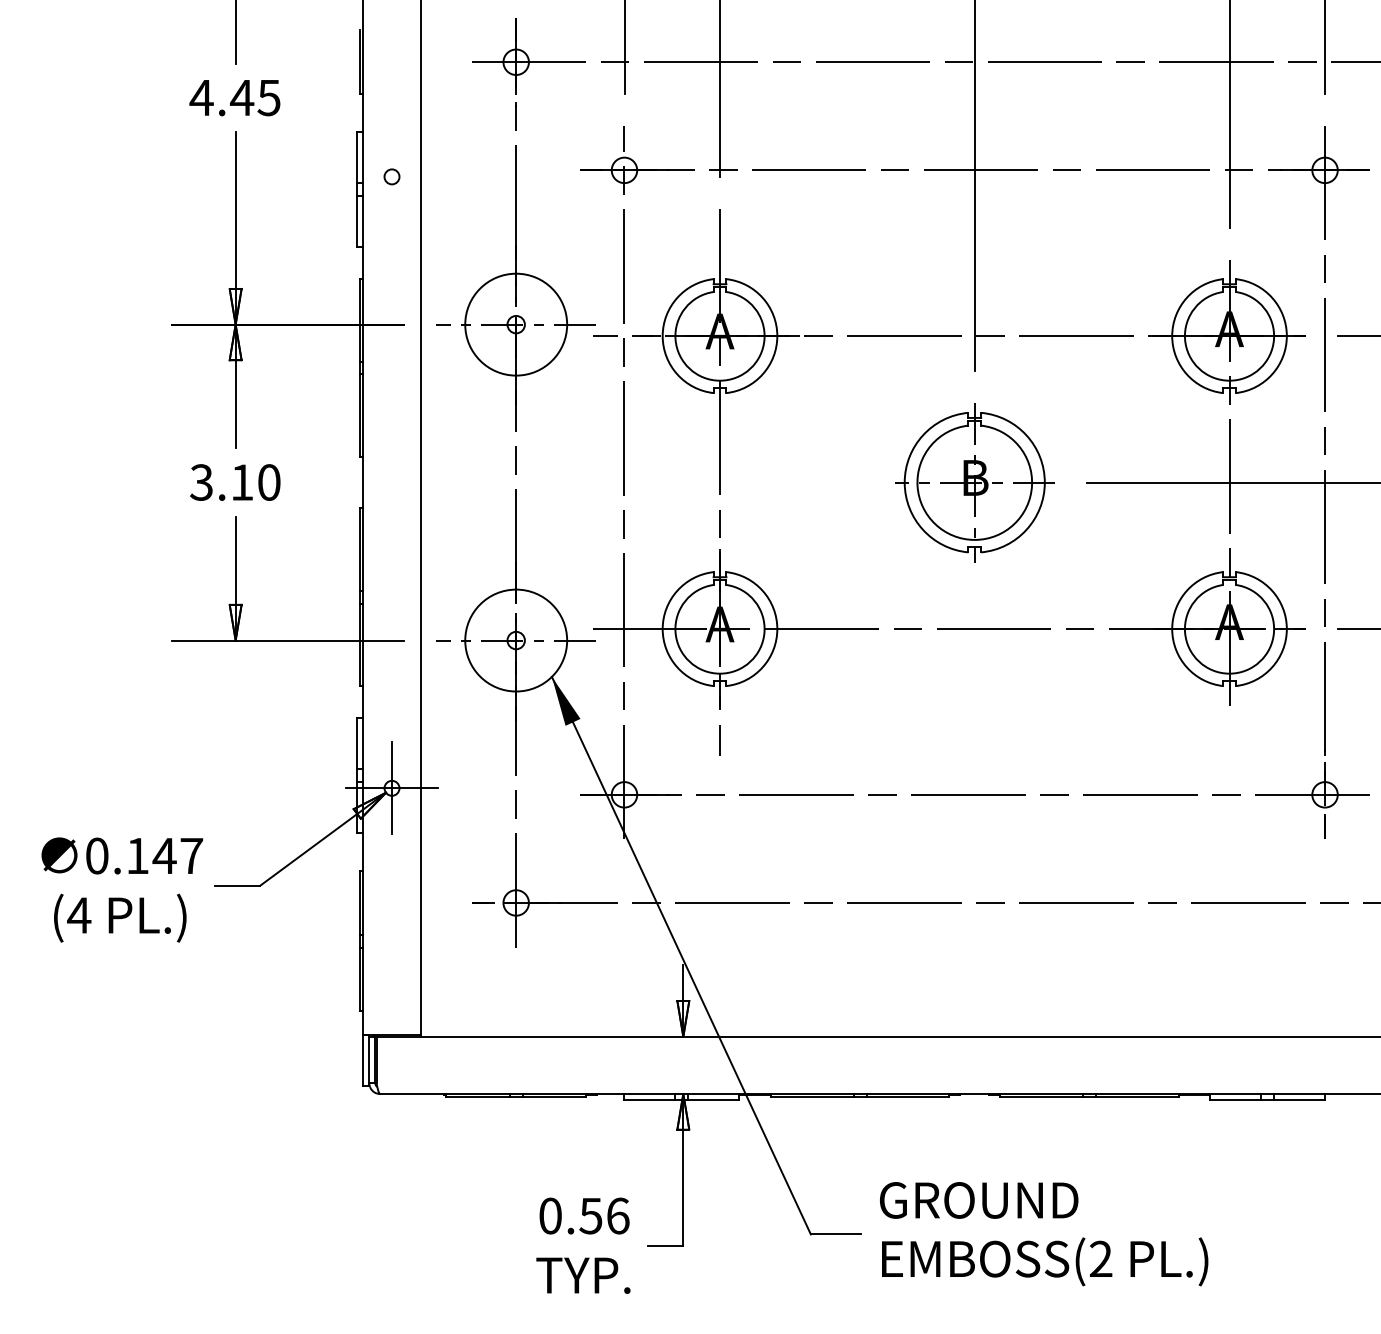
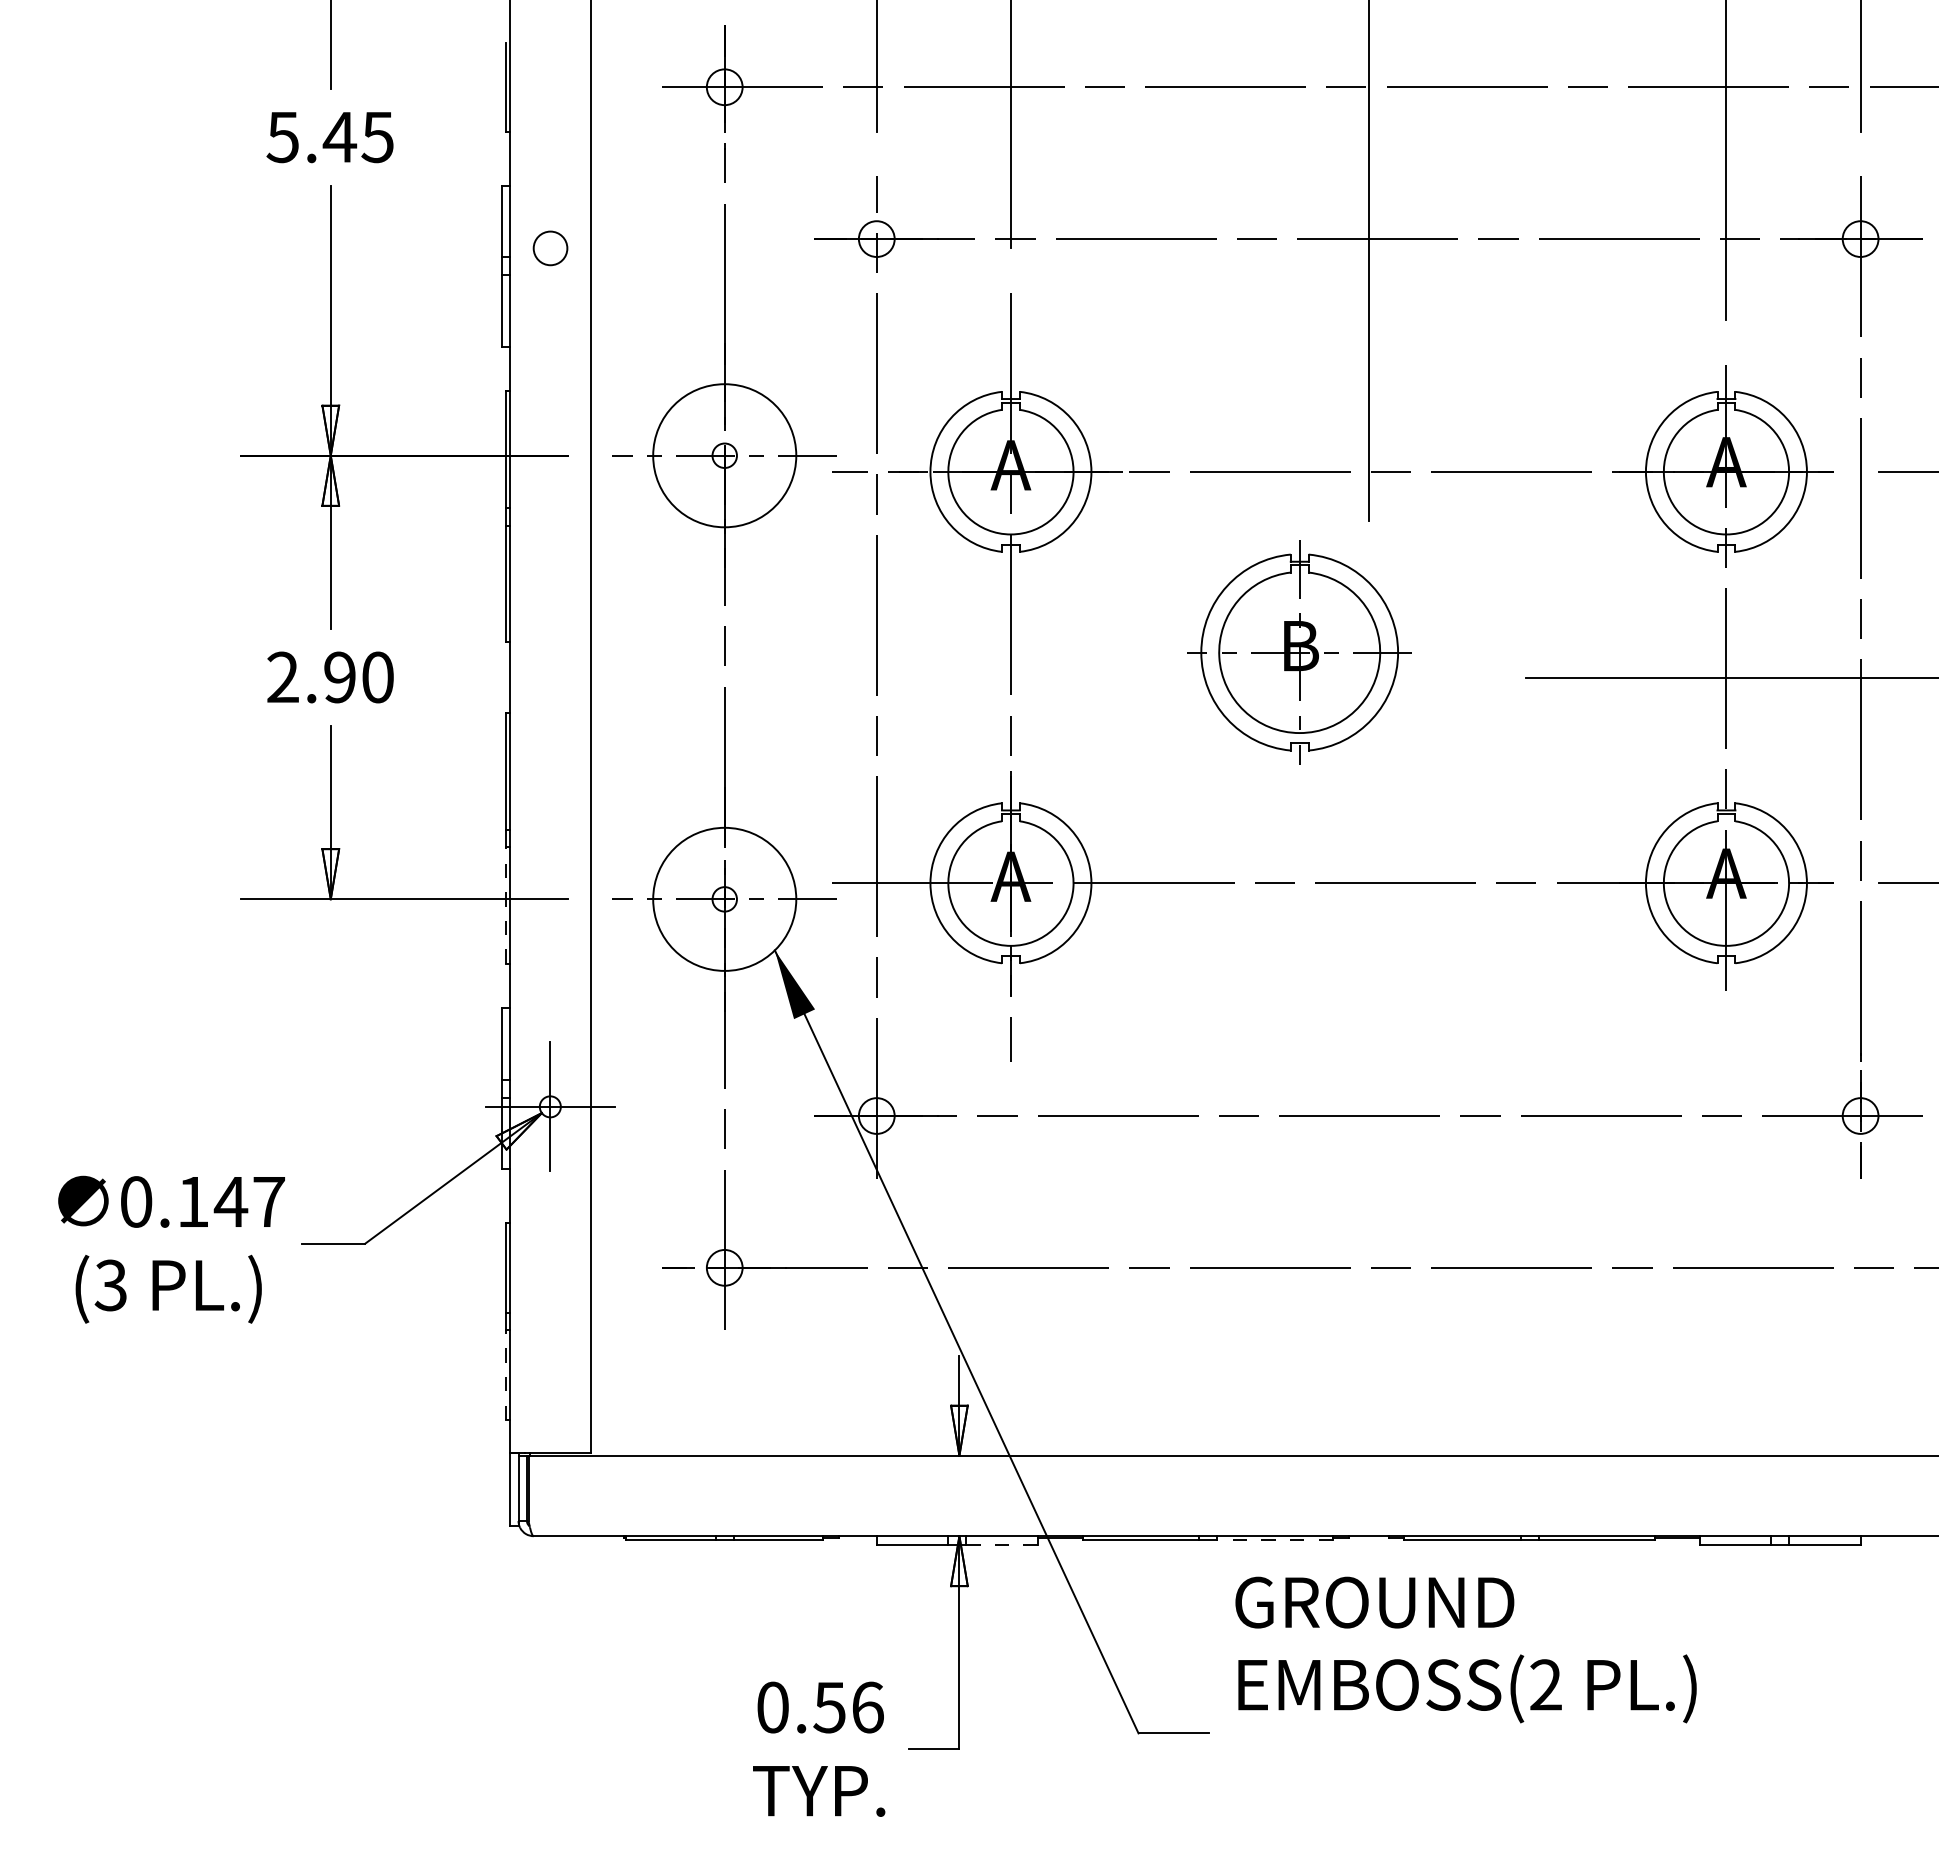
text: (201, 98) -> (282, 137), 4.45 -> 5.45
circle: (391, 176) -> (549, 247), size x1.6
text: (221, 482) -> (310, 677), 3.10 -> 2.90
part: (974, 482) -> (1299, 652), moved
line: (360, 644) -> (505, 905), solid -> dashed
text: (78, 915) -> (110, 1285), (4 -> (3
line: (360, 979) -> (505, 1375), solid -> dashed
line: (907, 1097) -> (1274, 1540), solid -> dashed
line: (713, 1099) -> (1002, 1544), solid -> dashed
text: (1043, 1233) -> (1465, 1649), moved

